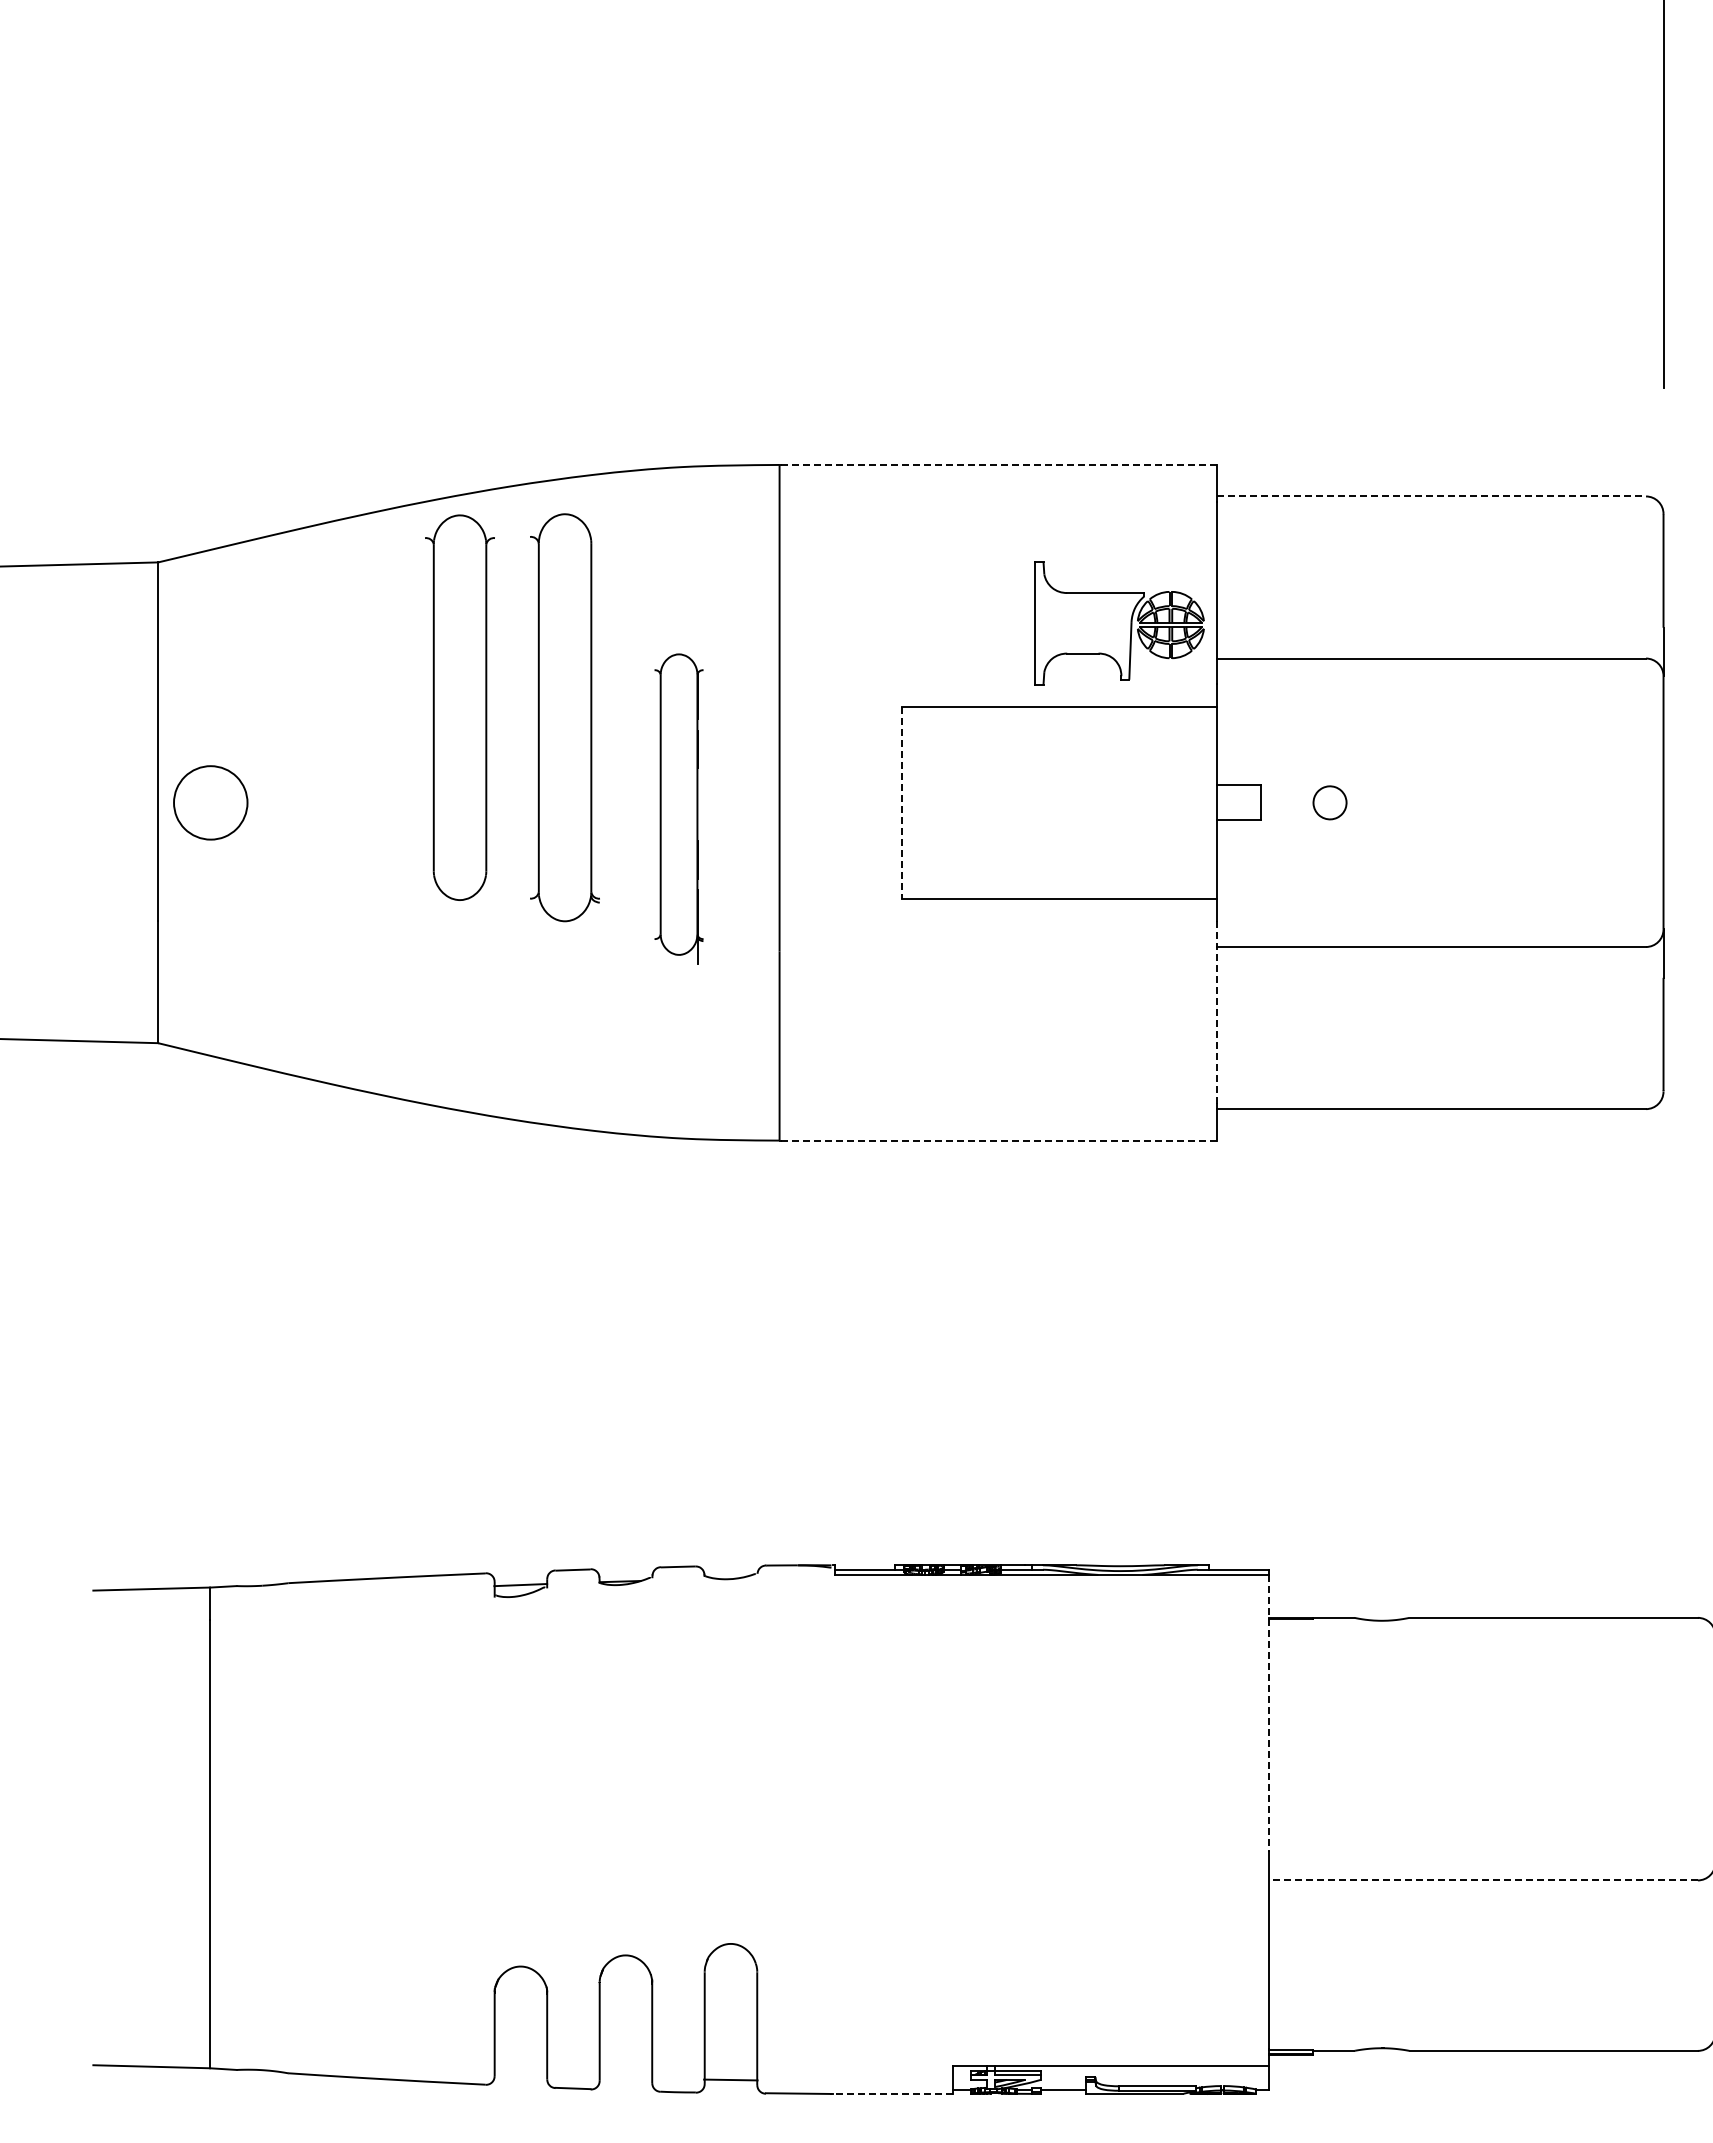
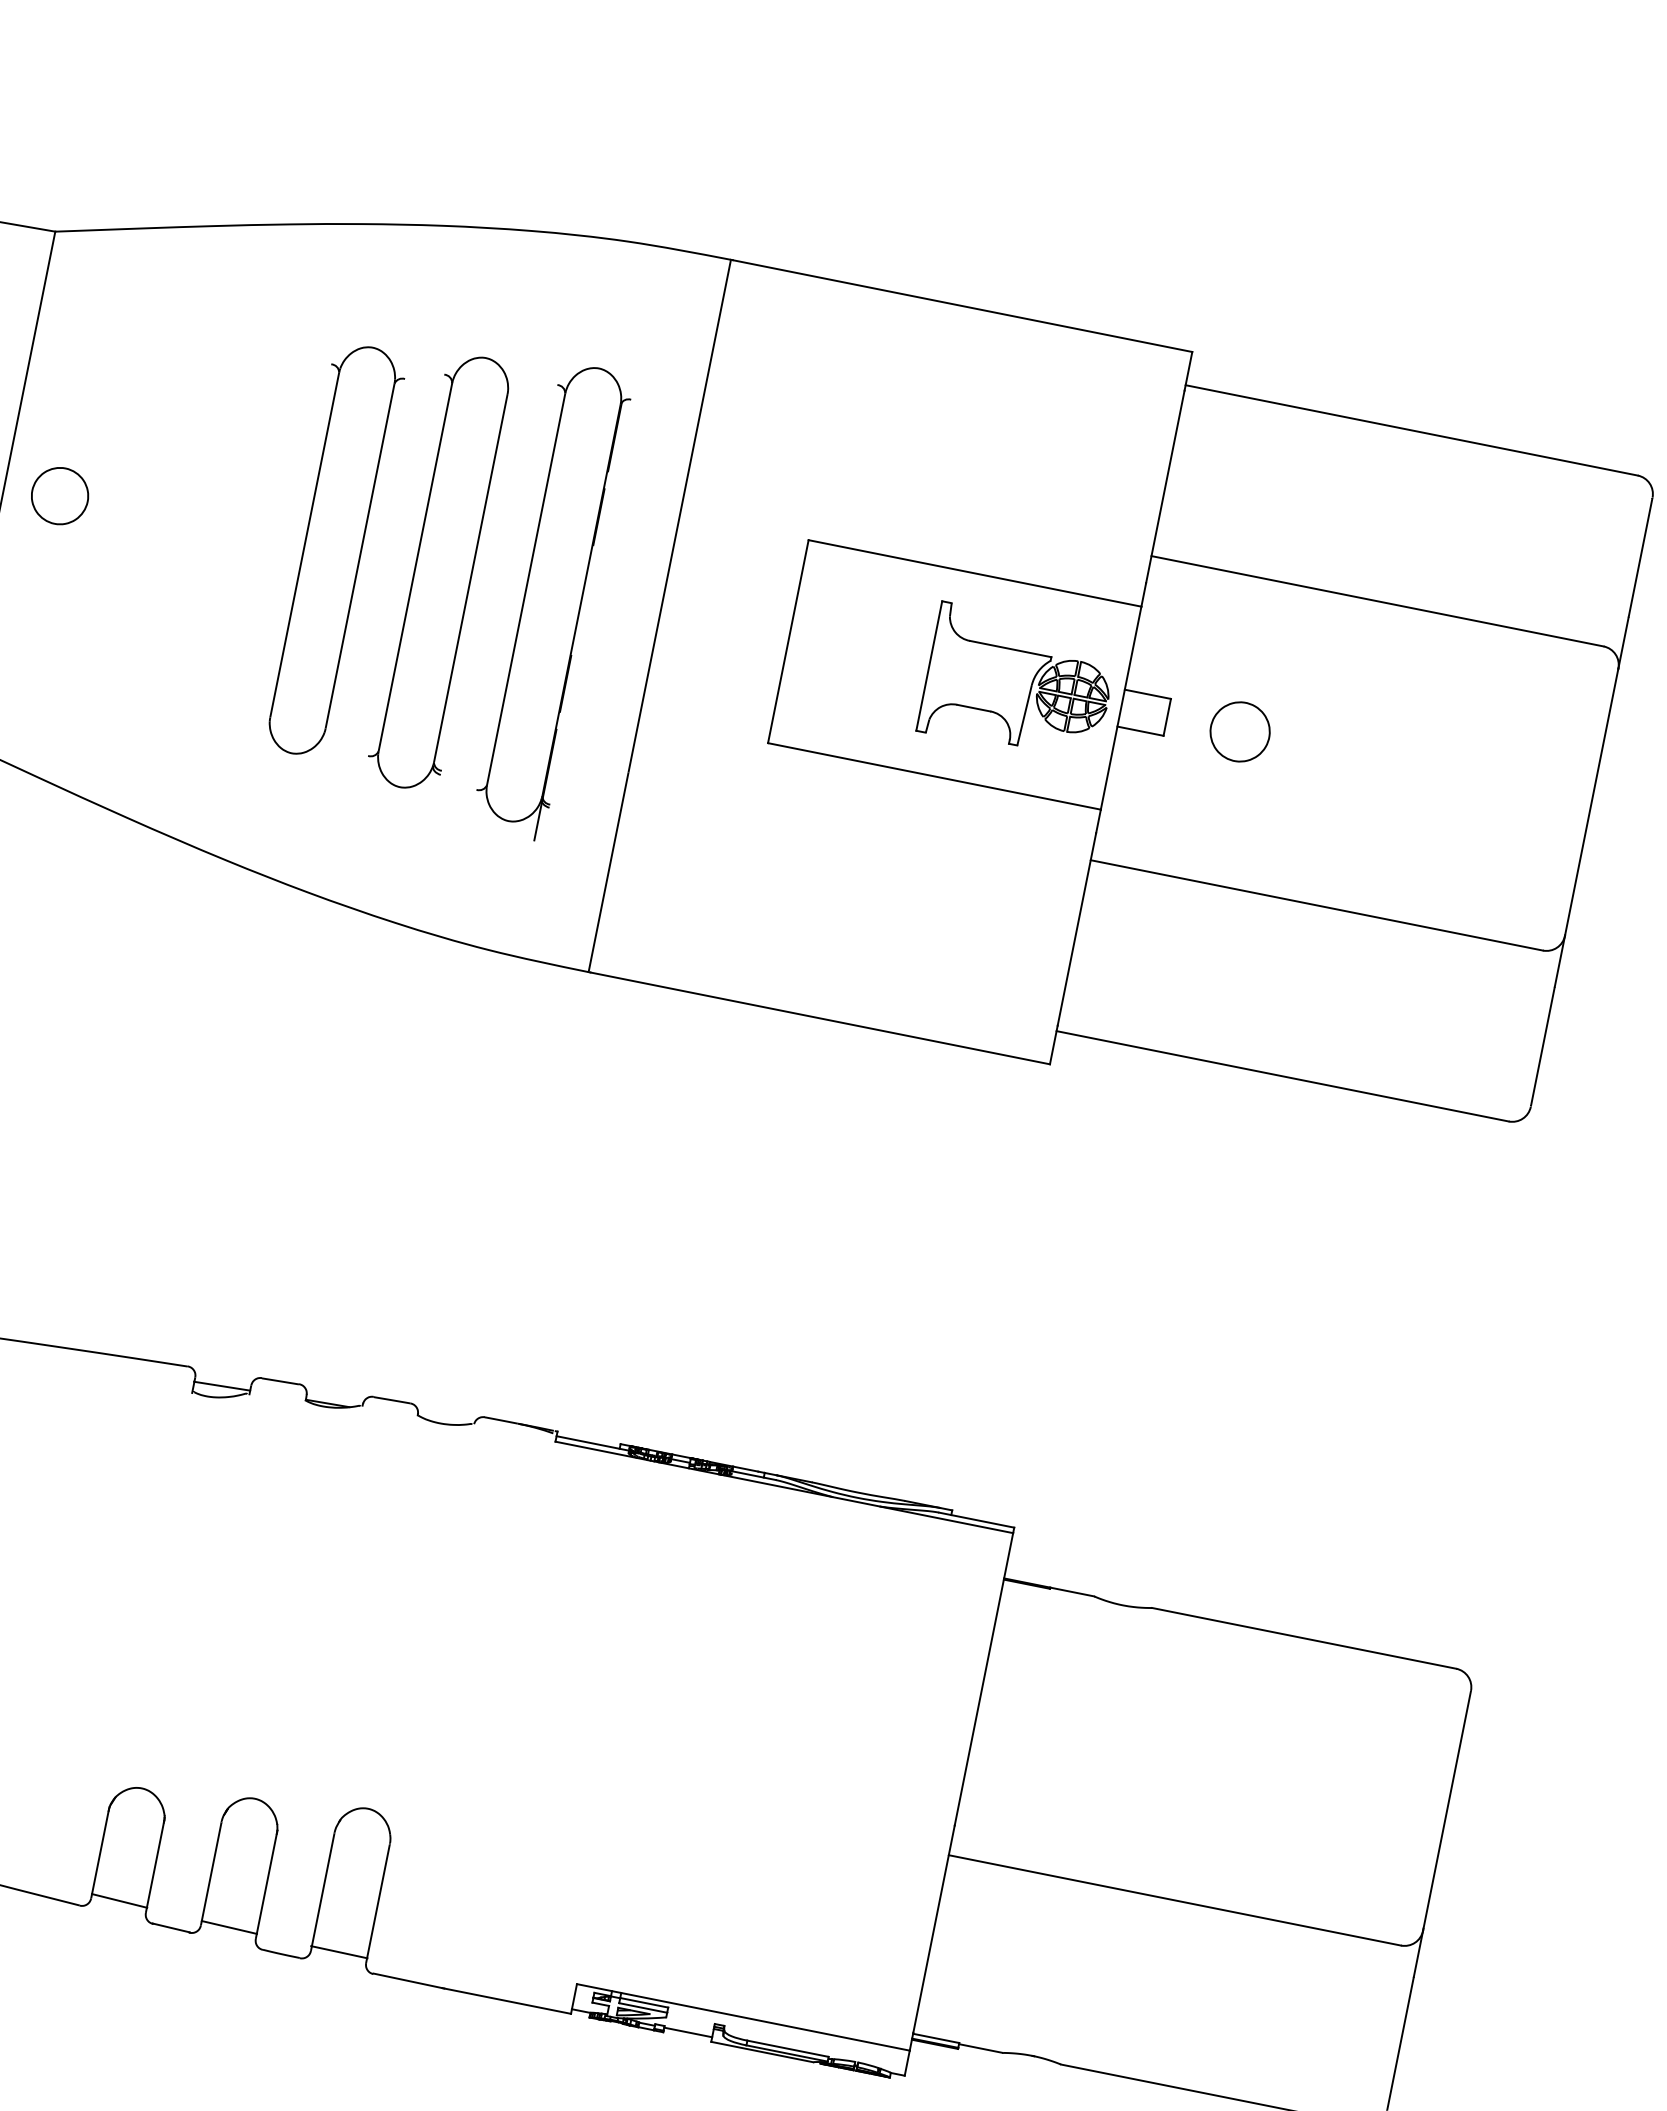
line: (999, 464) -> (962, 305), dashed -> solid
line: (1432, 496) -> (1412, 430), dashed -> solid
part: (1119, 623) -> (1018, 684), moved
part: (459, 707) -> (331, 550), moved
part: (564, 717) -> (442, 572), moved
part: (210, 802) -> (59, 495), size x0.71
part: (1329, 802) -> (1239, 731), size x1.67
line: (901, 803) -> (788, 642), dashed -> solid
part: (678, 808) -> (552, 600), size x1.43
line: (1217, 1013) -> (1077, 930), dashed -> solid
line: (999, 1140) -> (820, 1018), dashed -> solid
line: (1269, 1713) -> (984, 1679), dashed -> solid
line: (1482, 1880) -> (1173, 1900), dashed -> solid
line: (520, 2073) -> (118, 1901), added
line: (625, 2077) -> (228, 1927), added
line: (892, 2093) -> (506, 2000), dashed -> solid

